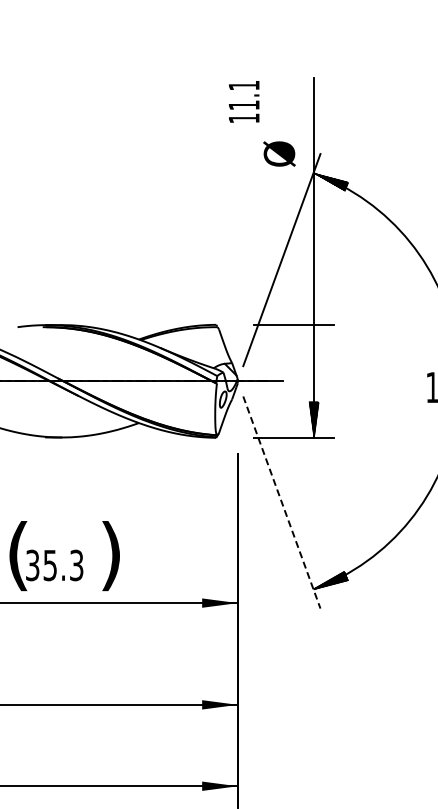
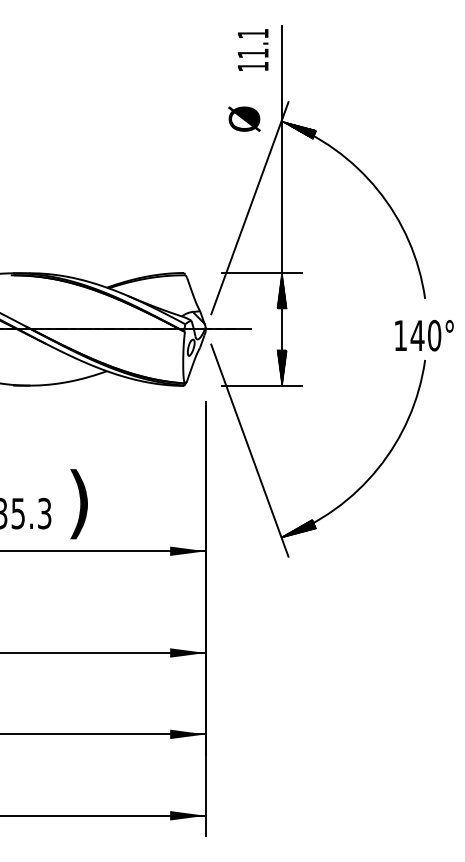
text: (244, 101) -> (253, 49), moved
text: (279, 153) -> (244, 118), moved
hatch: (313, 342) -> (281, 290), added
line: (281, 502) -> (249, 450), dashed -> solid

